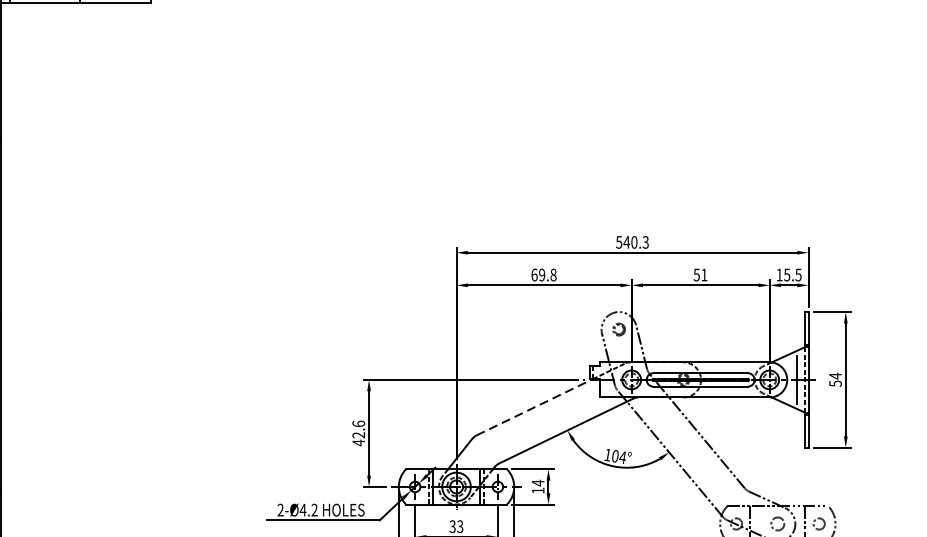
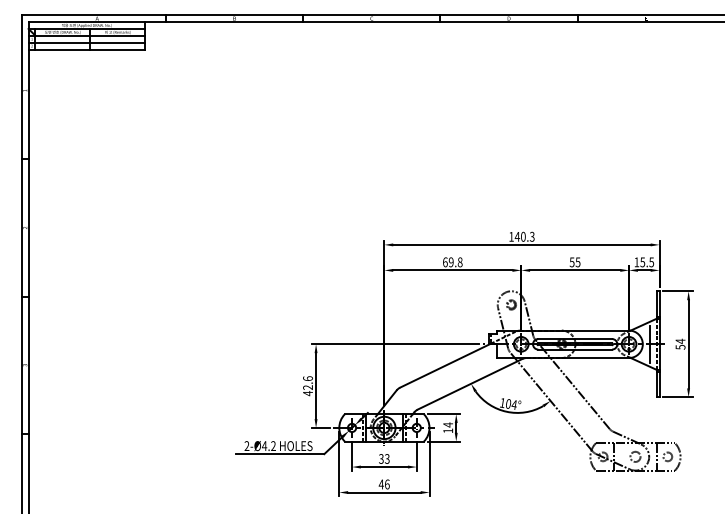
text: (619, 241) -> (511, 236), 540.3 -> 140.3
text: (703, 275) -> (577, 262), 51 -> 55
line: (534, 407) -> (445, 365), dashed -> solid

